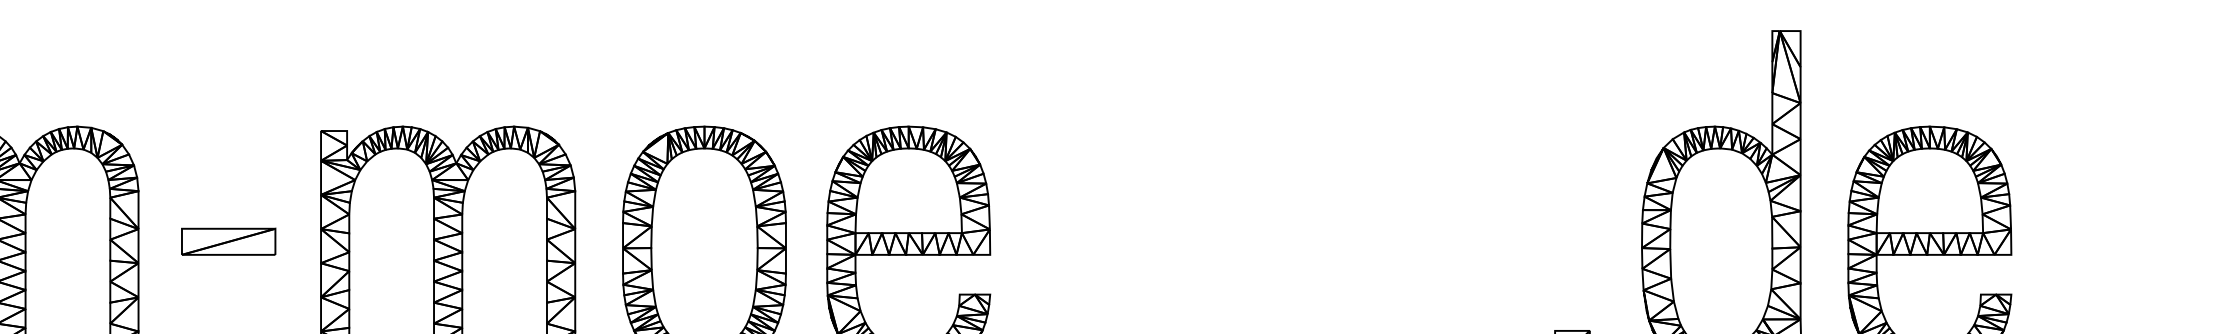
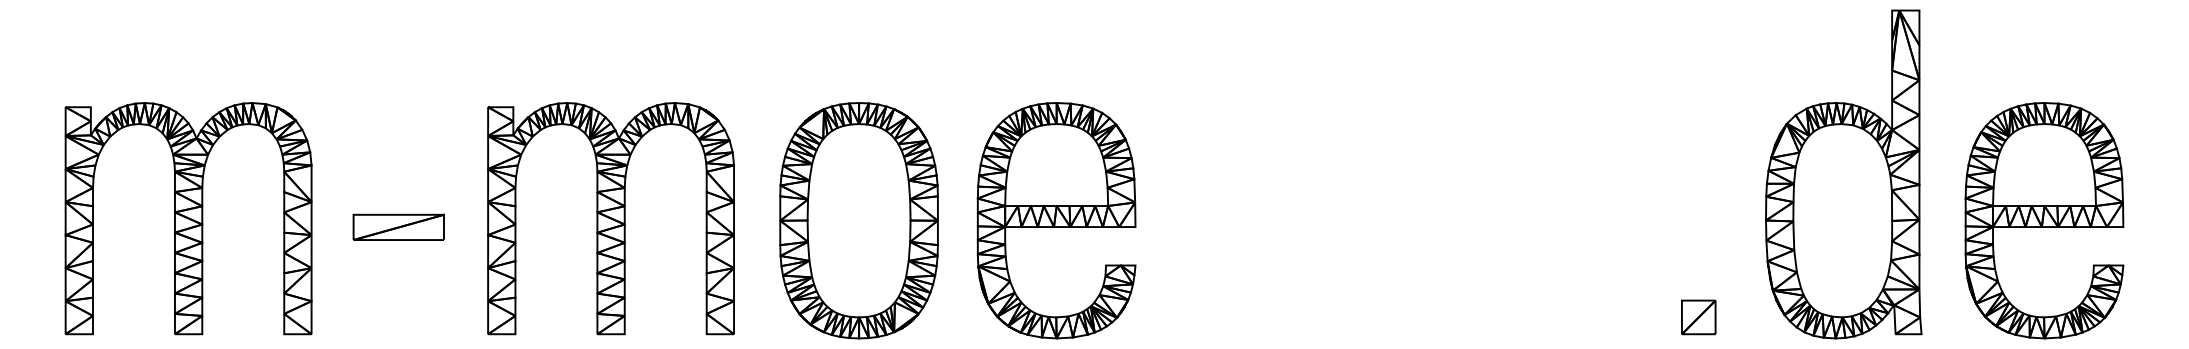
part: (228, 240) -> (398, 226), moved

